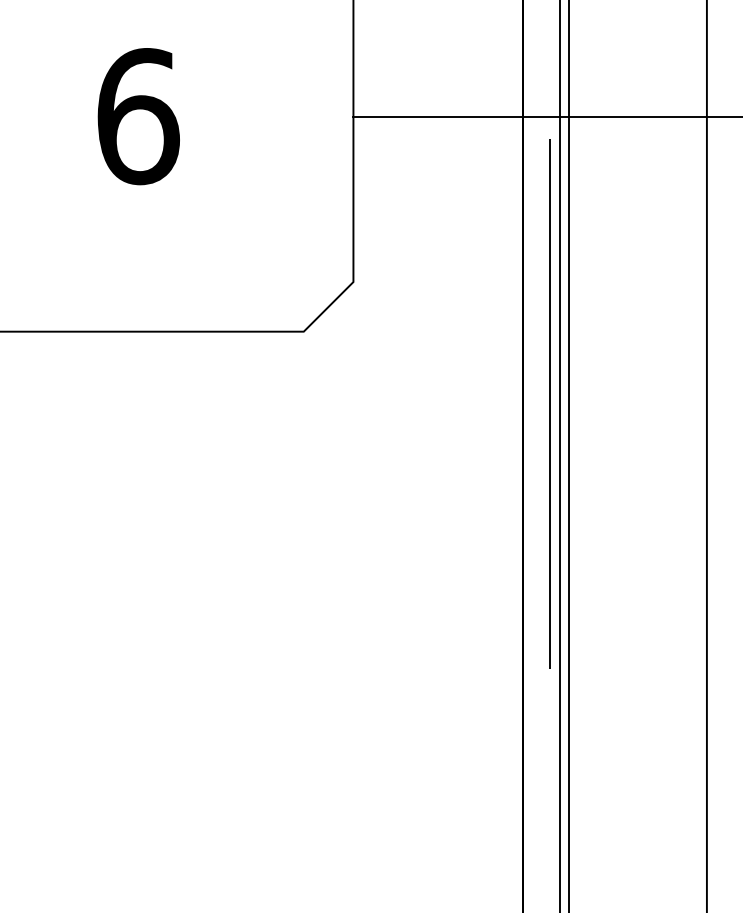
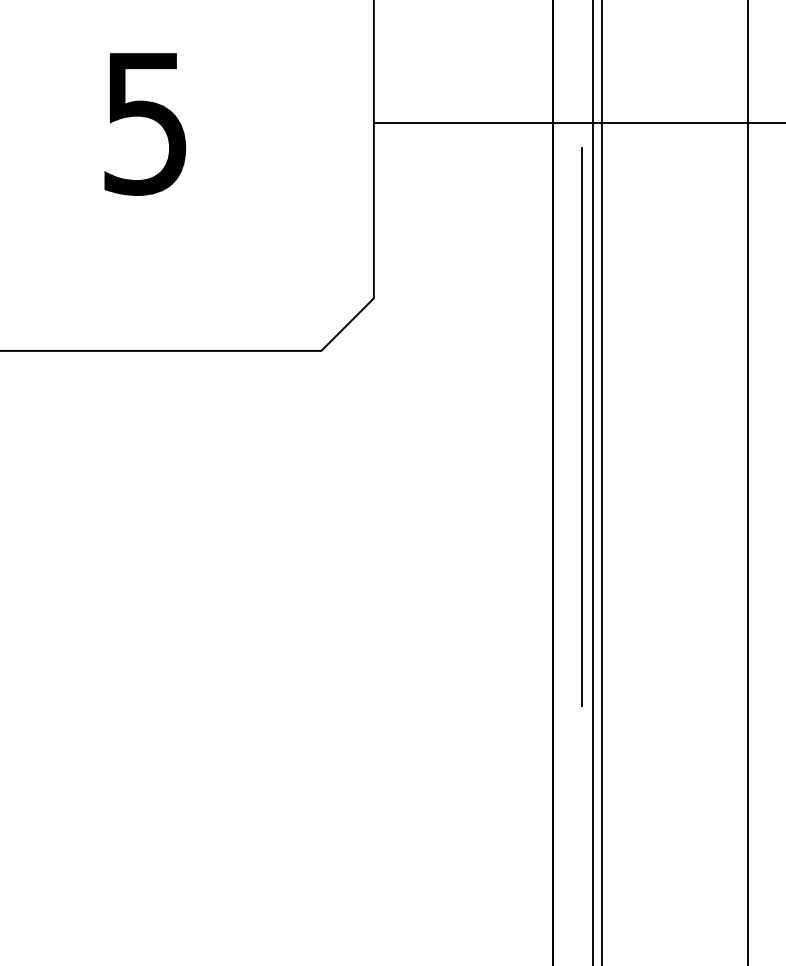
text: (138, 115) -> (146, 122), 6 -> 5

